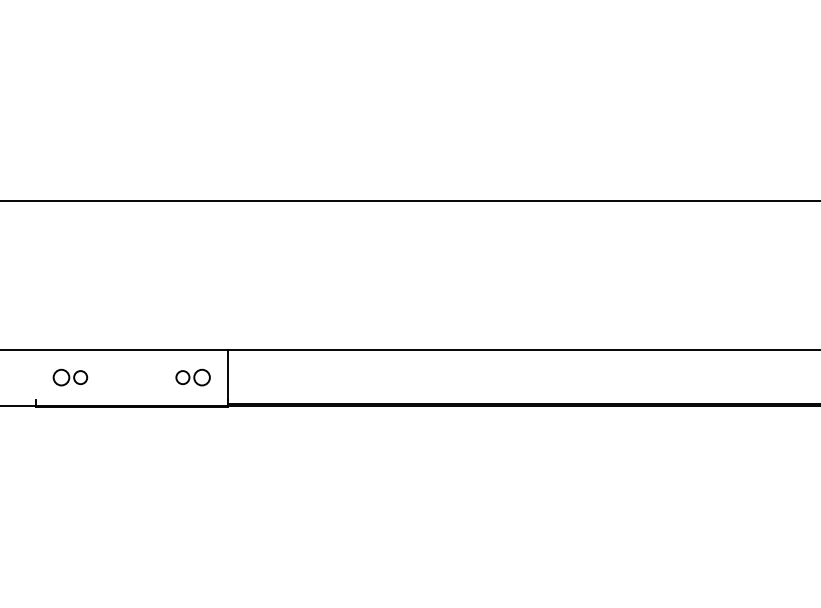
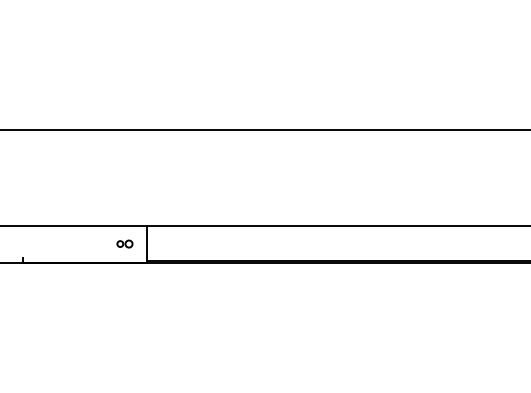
part: (70, 376) -> (45, 243), removed
part: (192, 376) -> (124, 243), size x0.7

